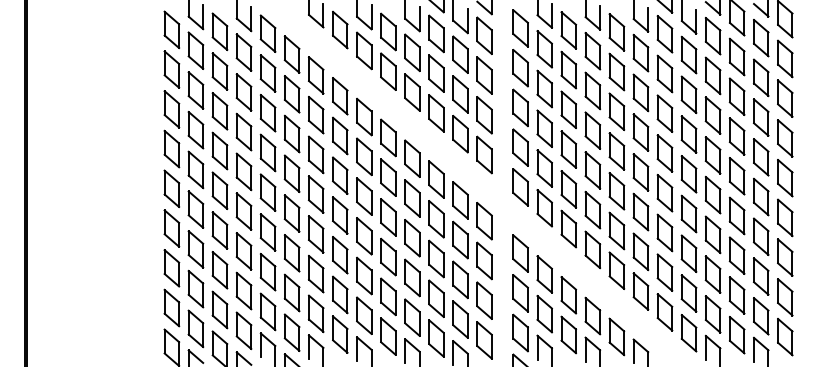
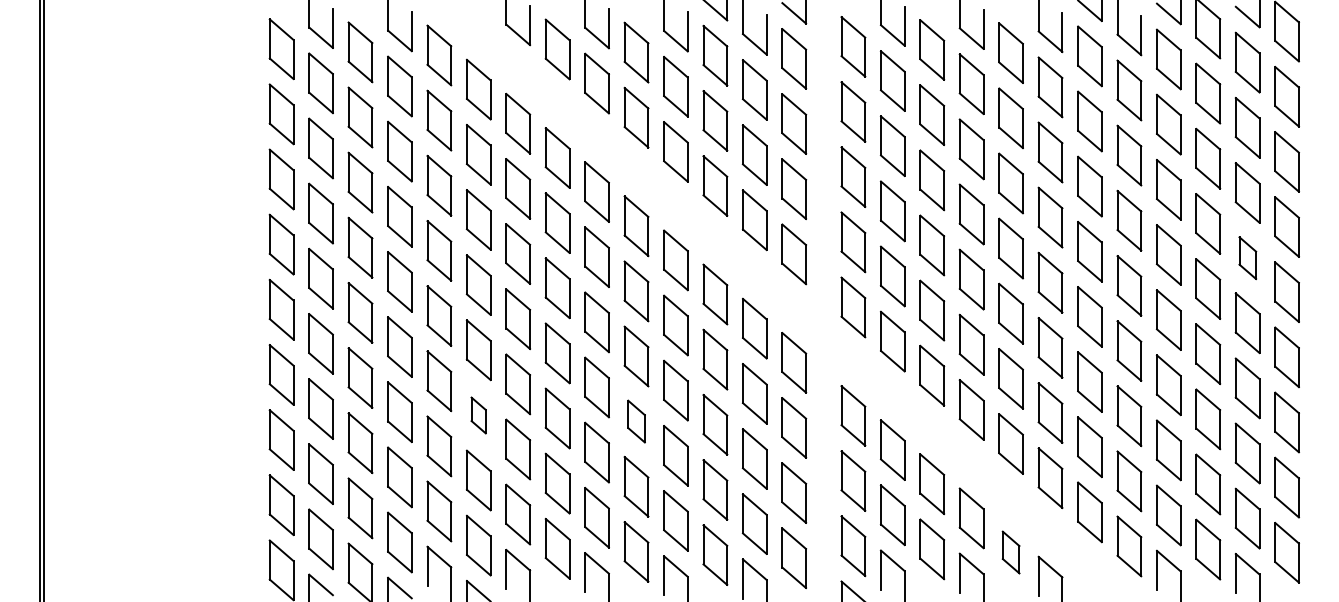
part: (761, 157) -> (1248, 258), size x0.7
part: (291, 253) -> (477, 415), size x0.6
part: (388, 256) -> (636, 420), size x0.7
part: (616, 336) -> (1010, 551), size x0.7

